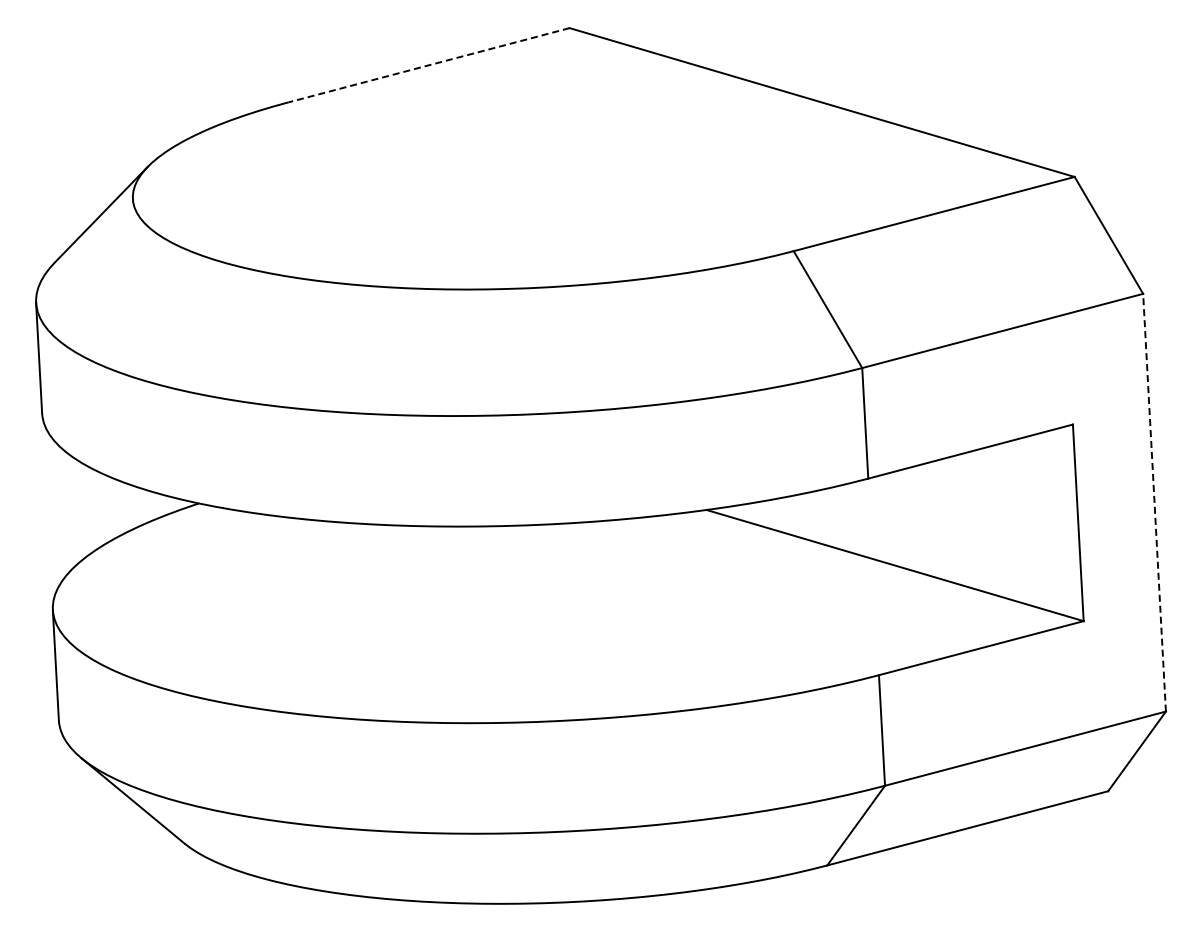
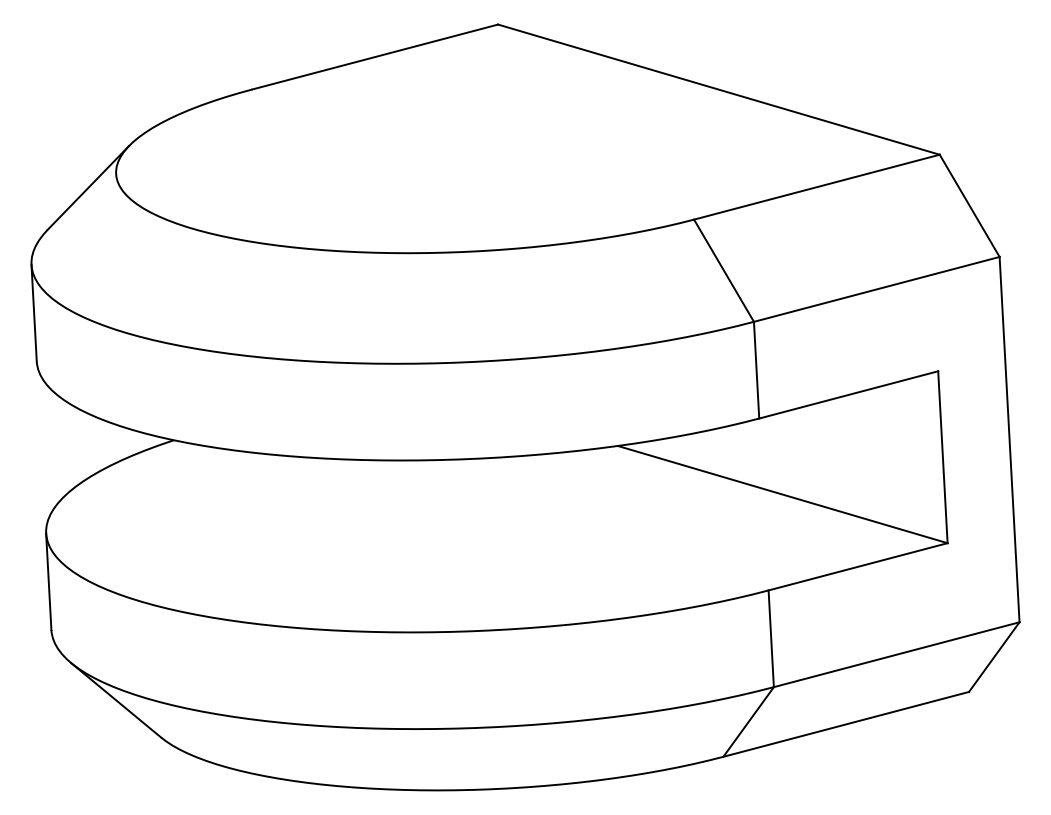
line: (428, 65) -> (374, 57), dashed -> solid
line: (1154, 502) -> (1009, 439), dashed -> solid

